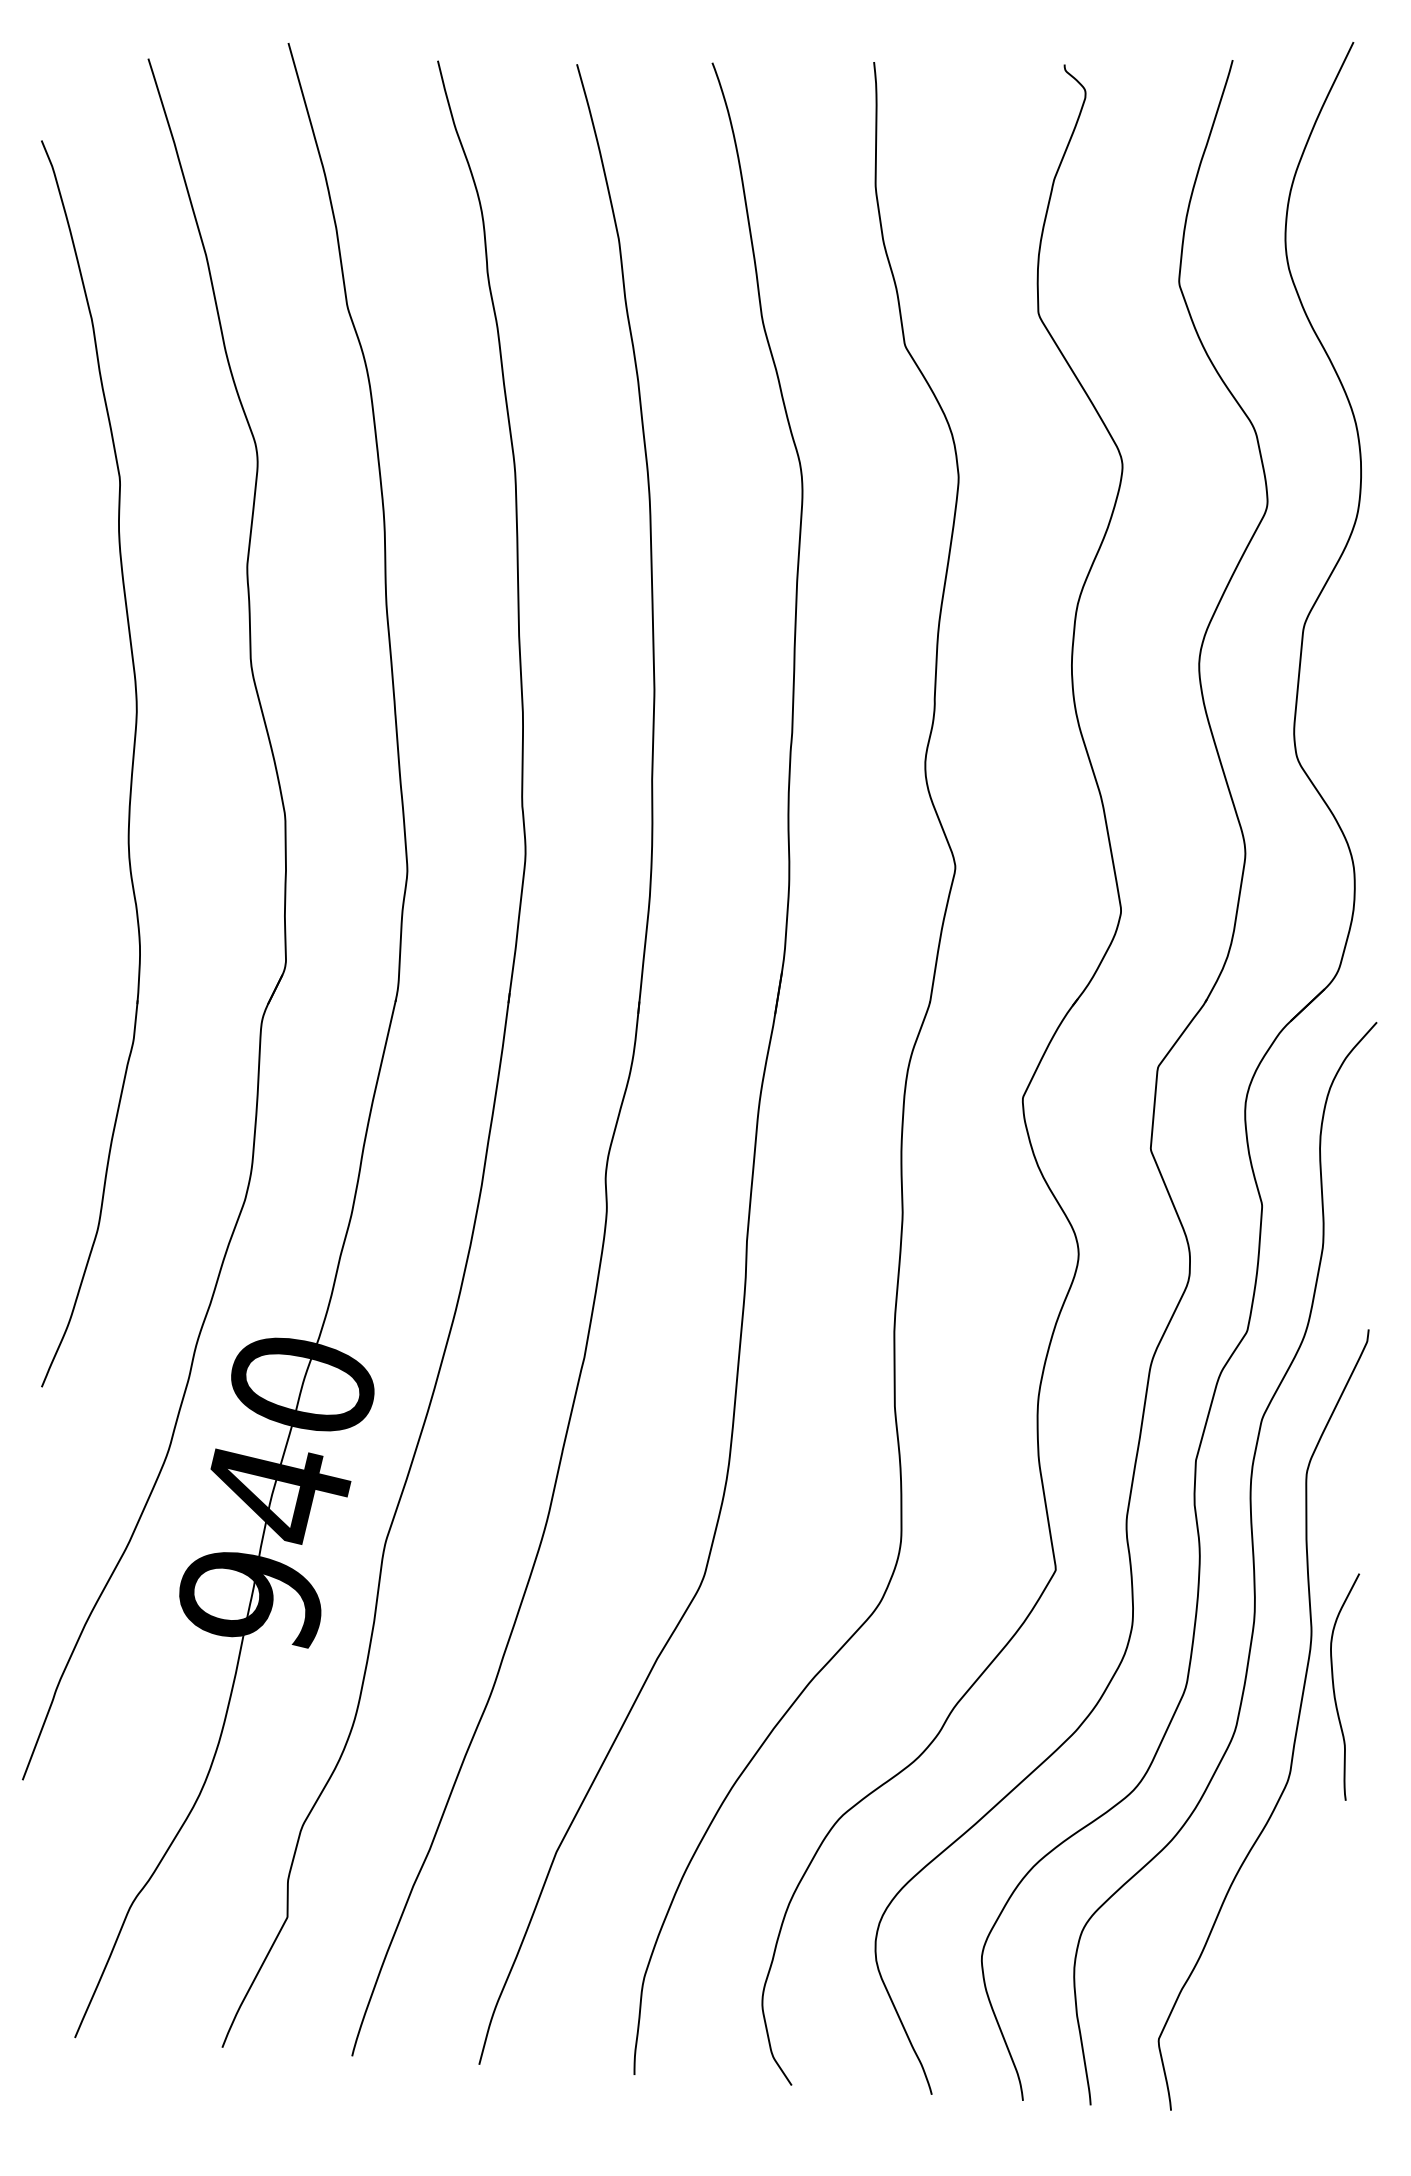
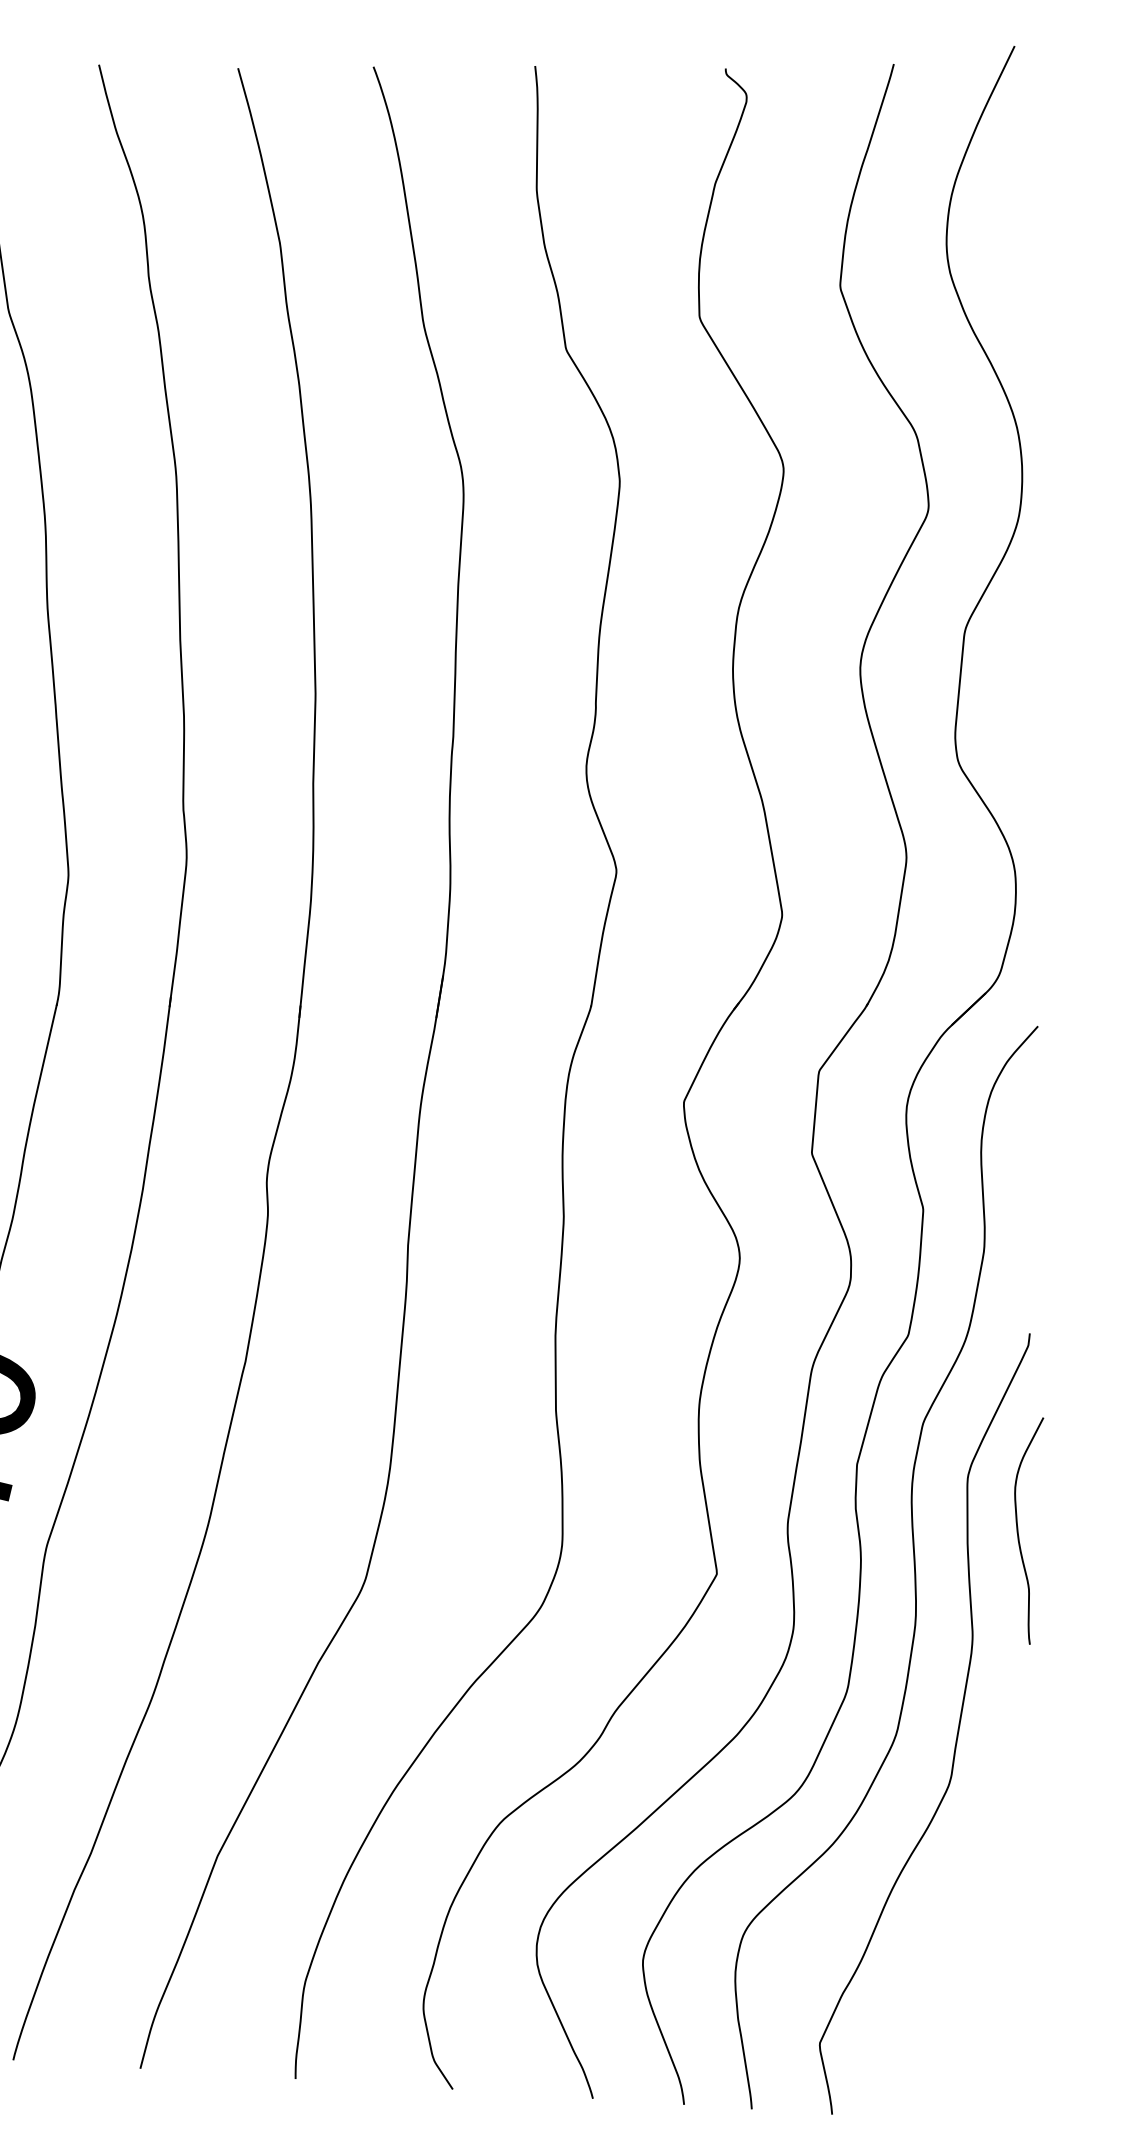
curve: (1334, 1686) -> (1018, 1530), moved

